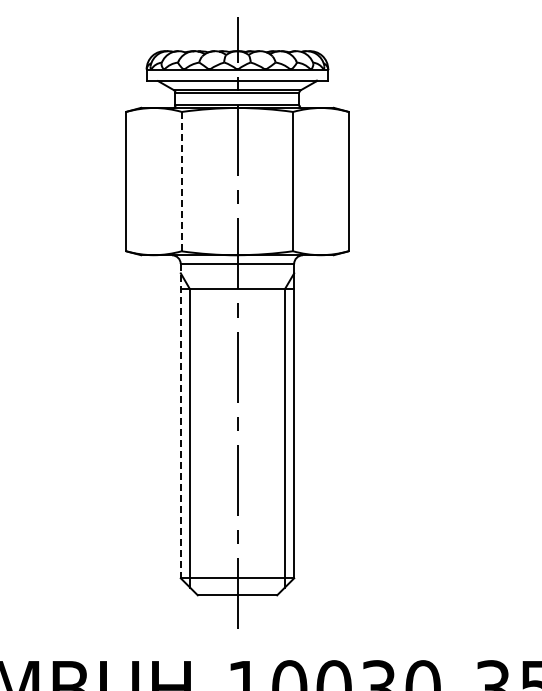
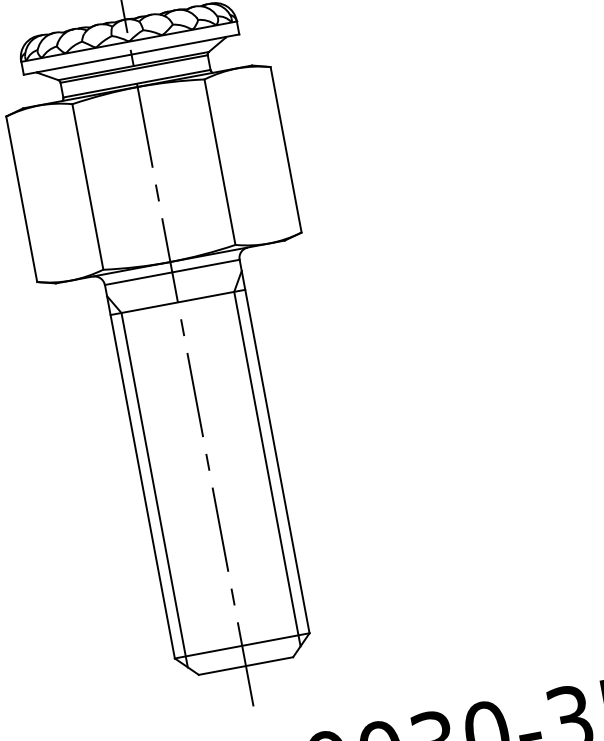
line: (181, 181) -> (87, 186), dashed -> solid
line: (180, 421) -> (139, 472), dashed -> solid

